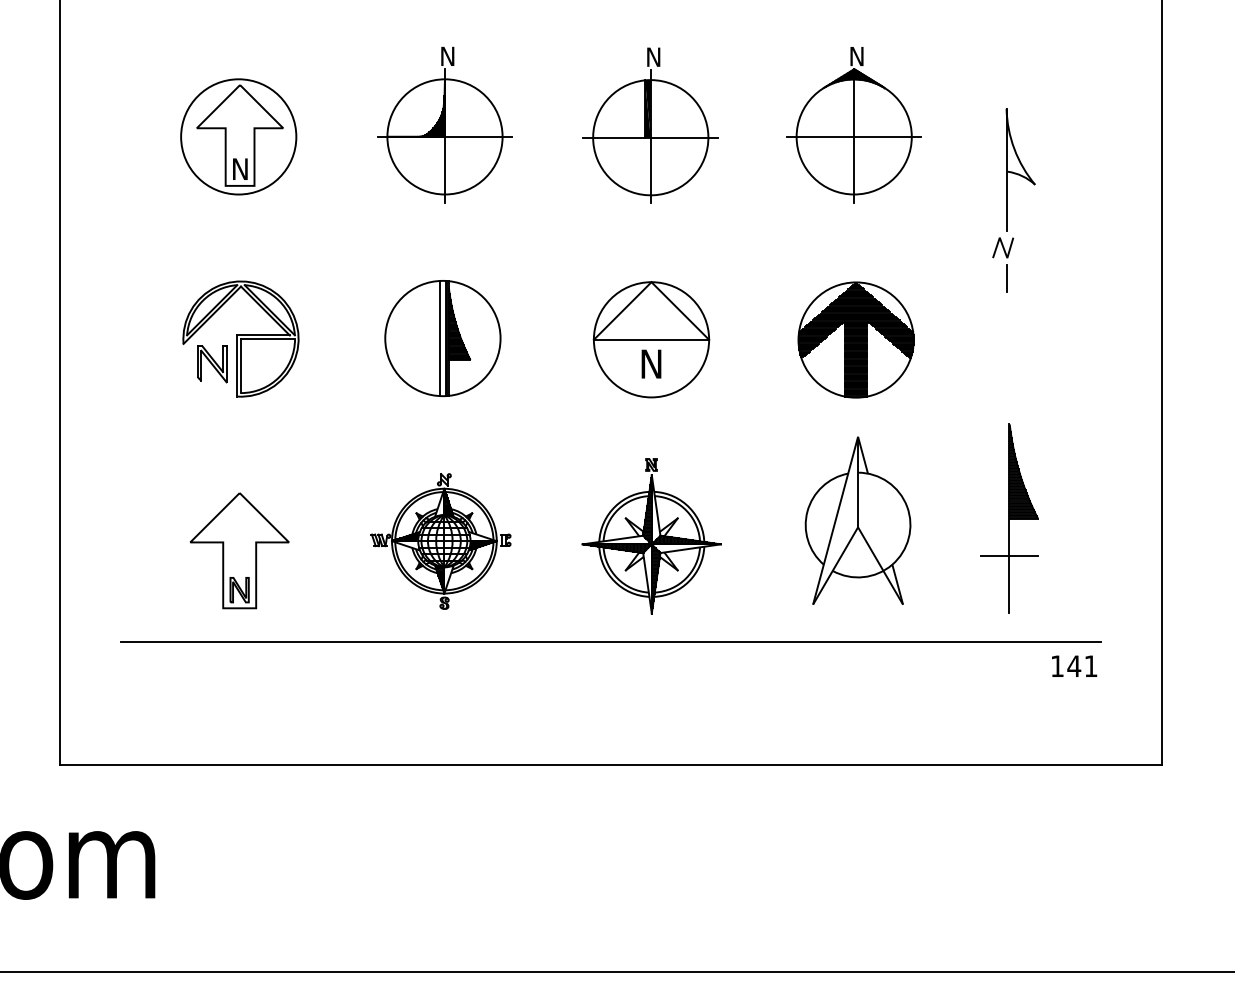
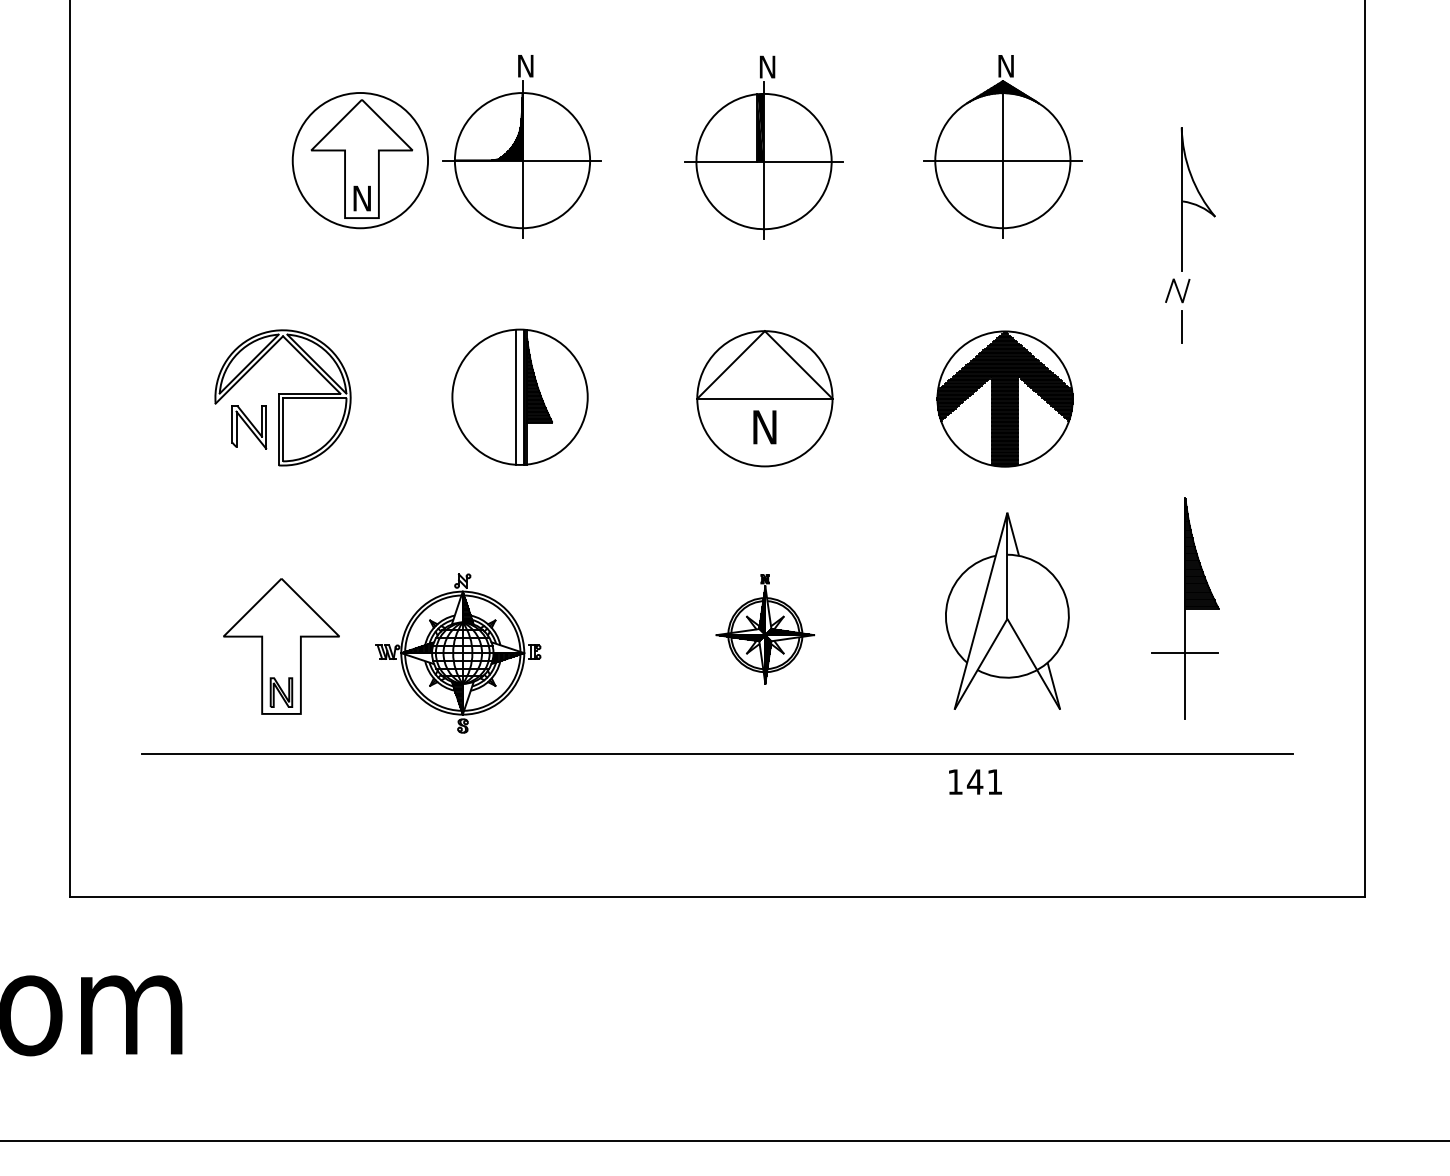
part: (237, 136) -> (359, 160), moved
part: (652, 536) -> (765, 629), size x0.6
part: (440, 541) -> (458, 653), moved
text: (1074, 665) -> (975, 781), moved

